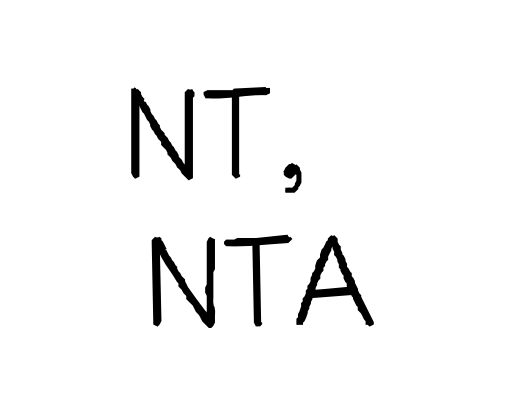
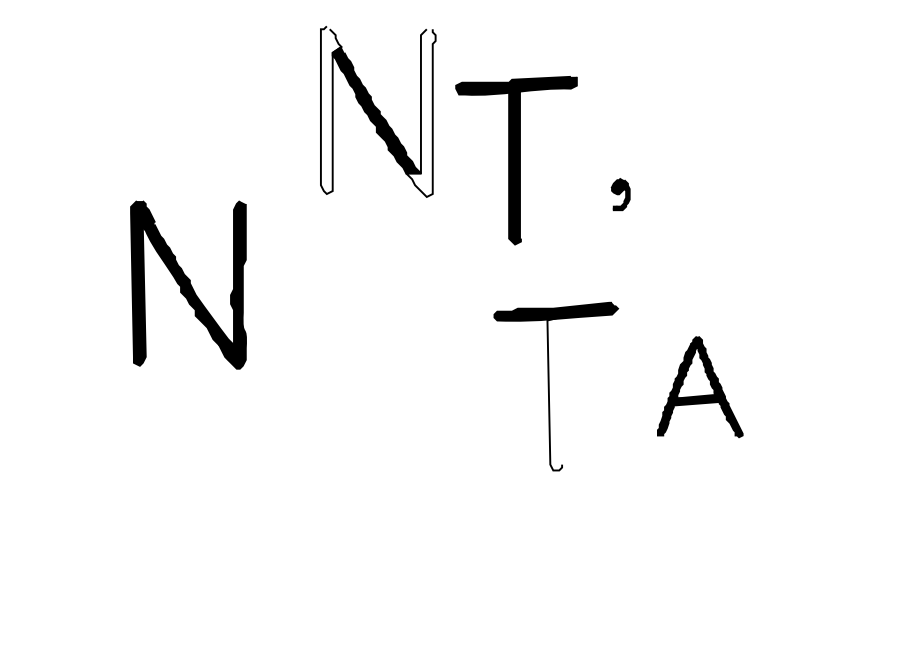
fill: (137, 132) -> (330, 109), removed
part: (236, 132) -> (515, 160), moved
fill: (185, 134) -> (420, 113), removed
part: (292, 177) -> (620, 193), size x0.6
part: (334, 280) -> (699, 386), size x0.6
part: (183, 282) -> (188, 285), moved
fill: (257, 284) -> (555, 393), removed

